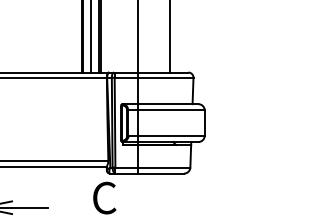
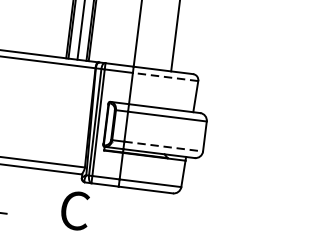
line: (165, 77) -> (165, 76), solid -> dashed
line: (172, 135) -> (164, 146), solid -> dashed

